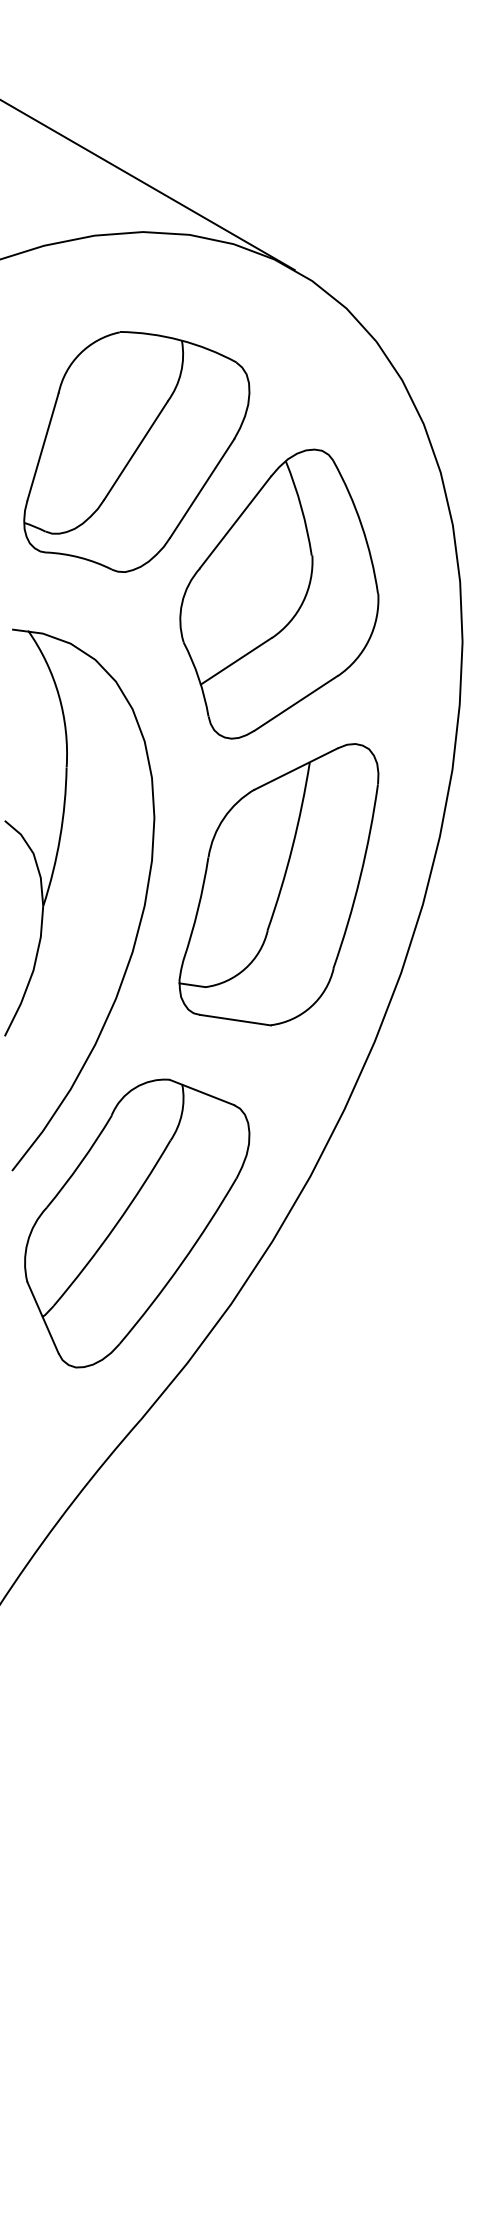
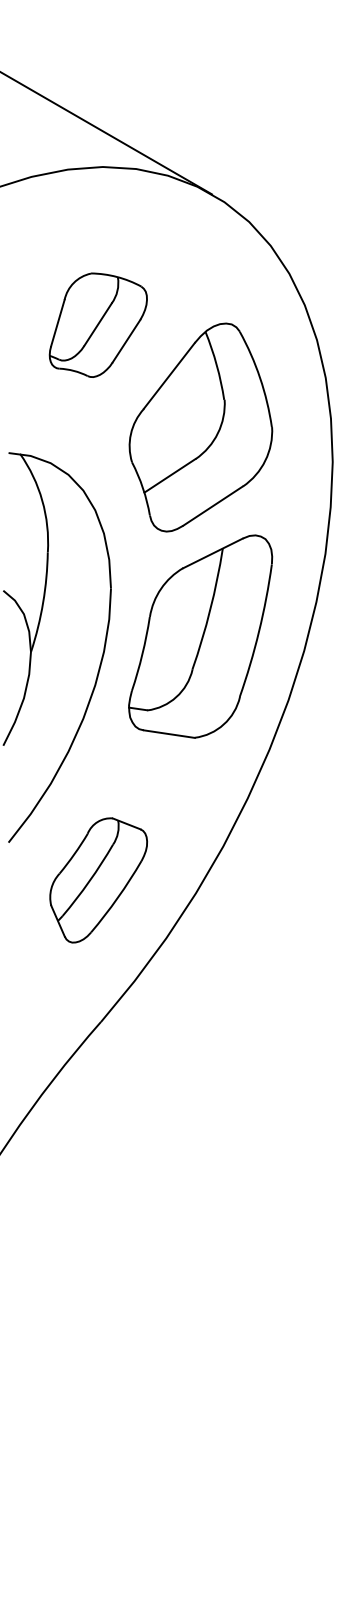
part: (136, 451) -> (98, 324), size x0.6
part: (137, 1223) -> (98, 880), size x0.6

